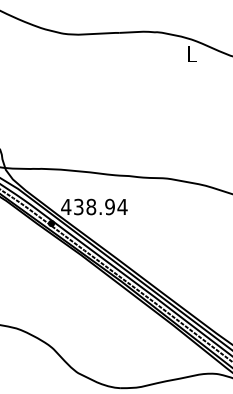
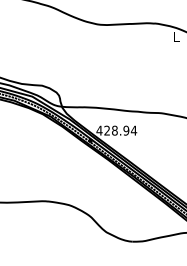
text: (77, 206) -> (106, 130), 438.94 -> 428.94

